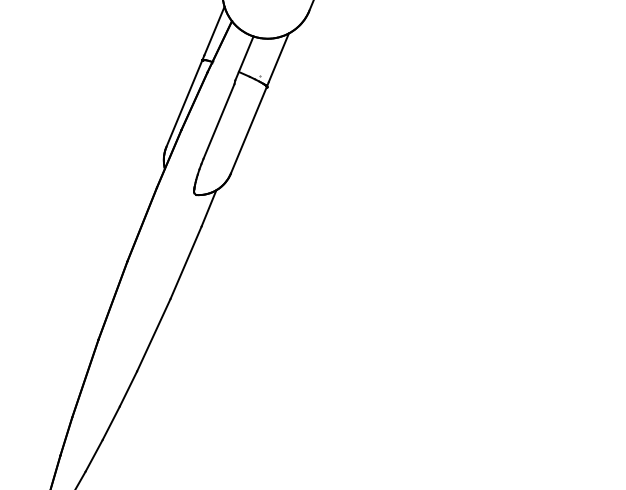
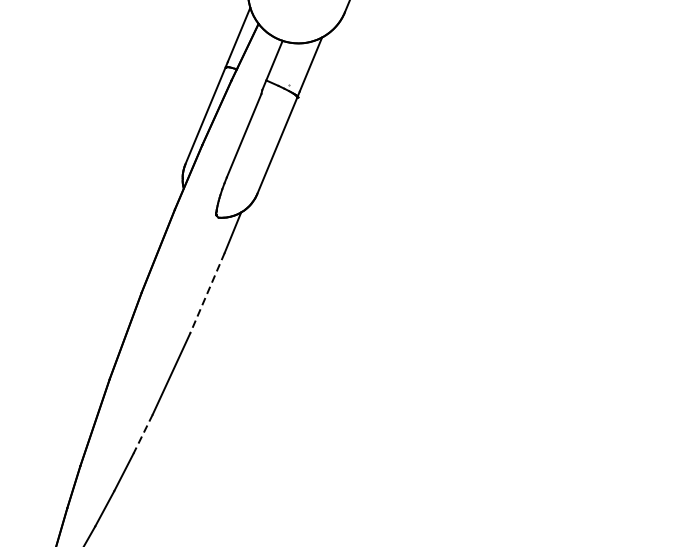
line: (185, 263) -> (206, 294), solid -> dashed
line: (128, 389) -> (143, 434), solid -> dashed

